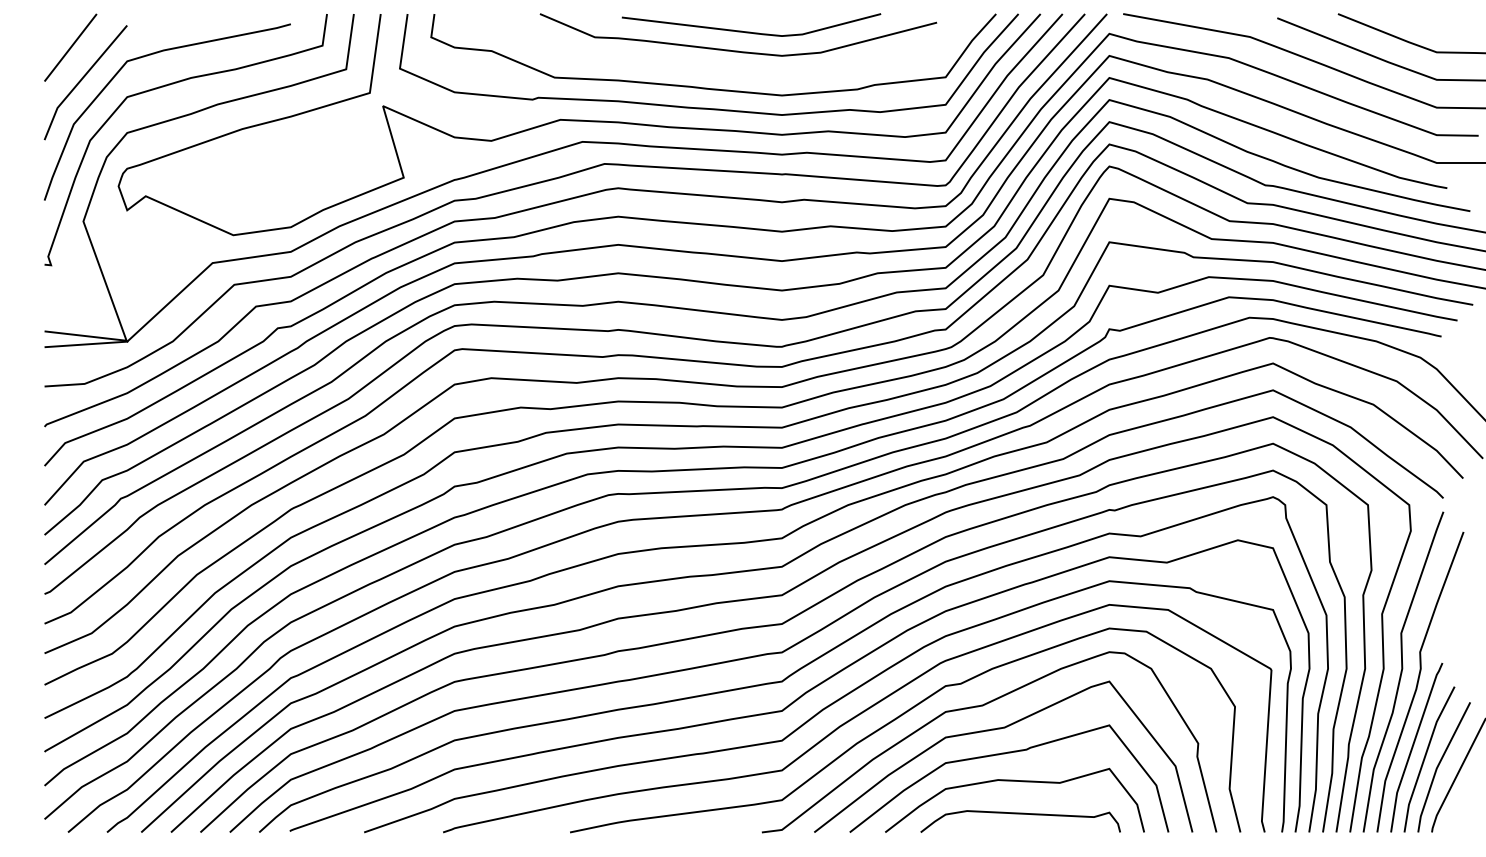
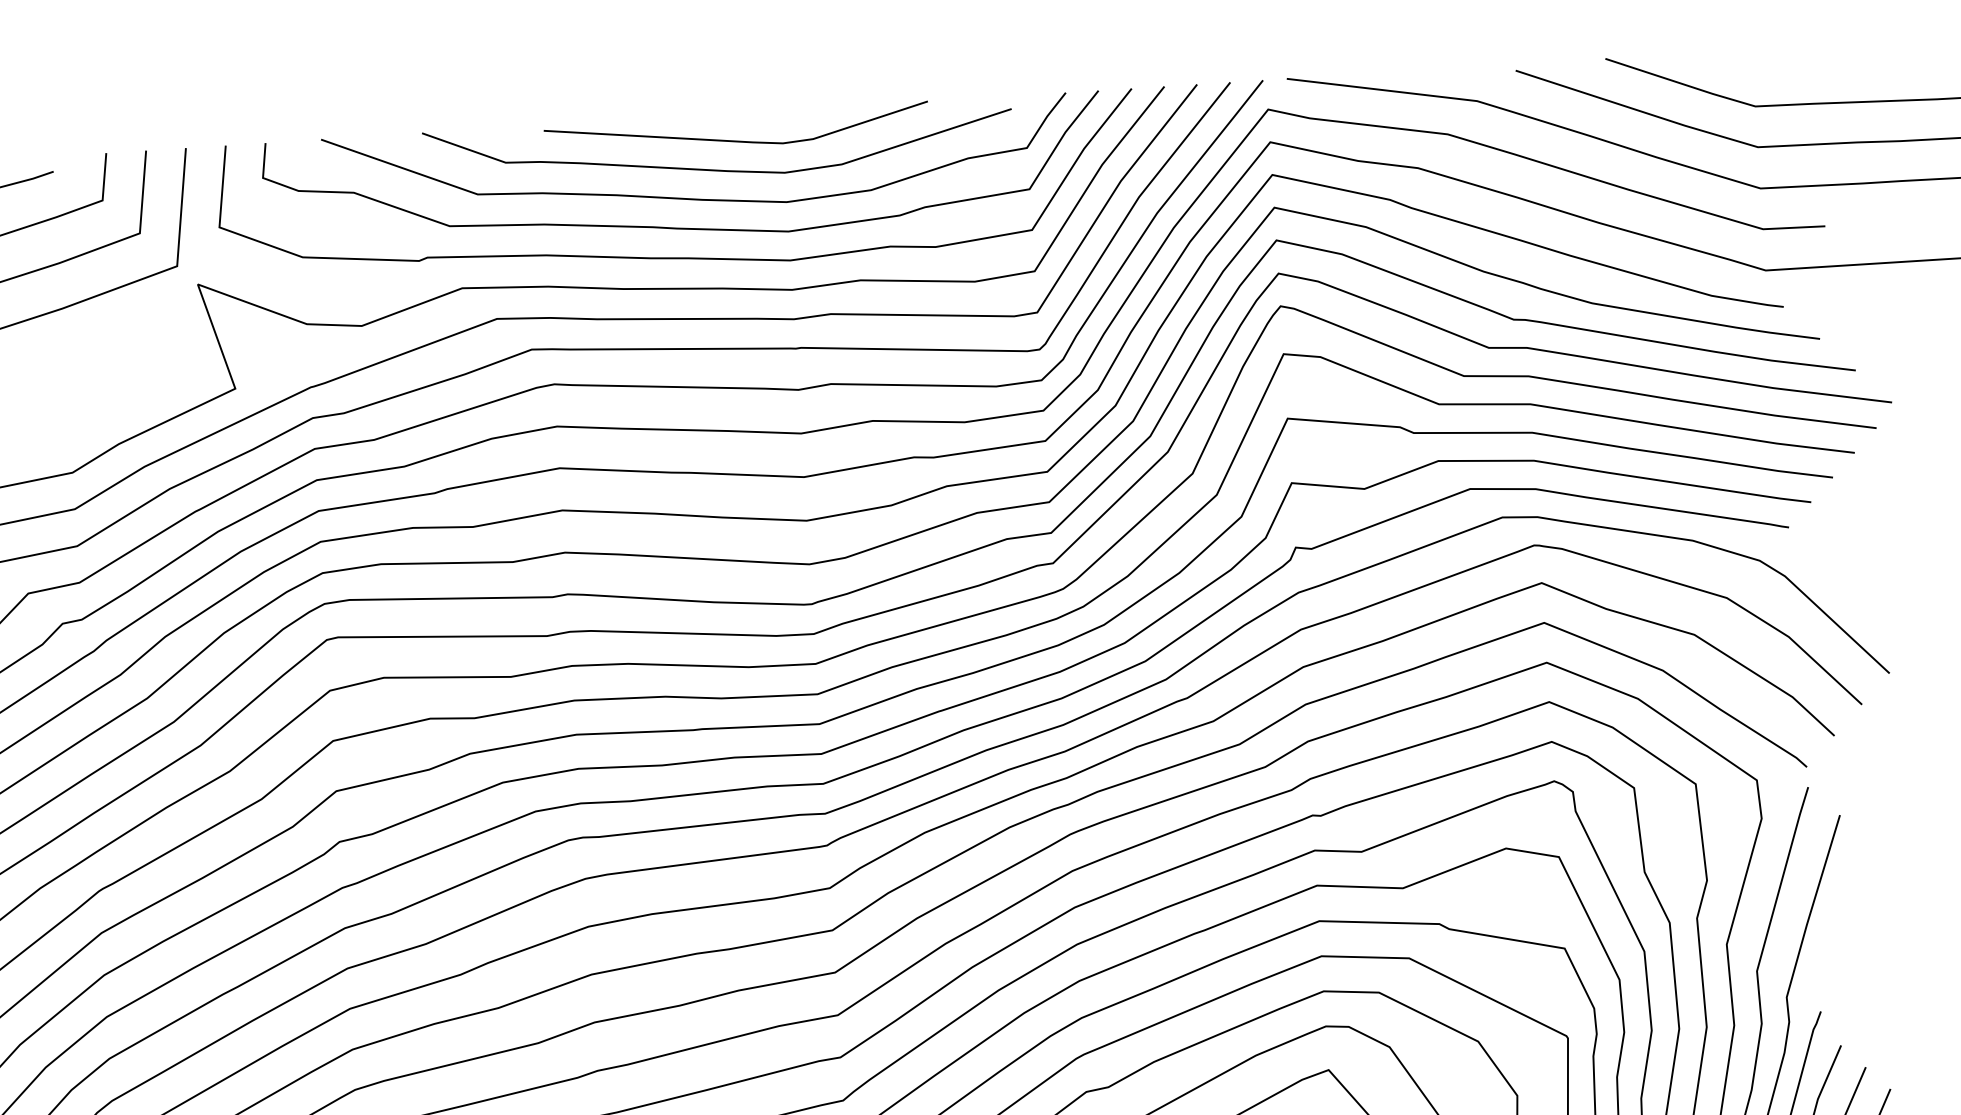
curve: (718, 68) -> (691, 197), added

